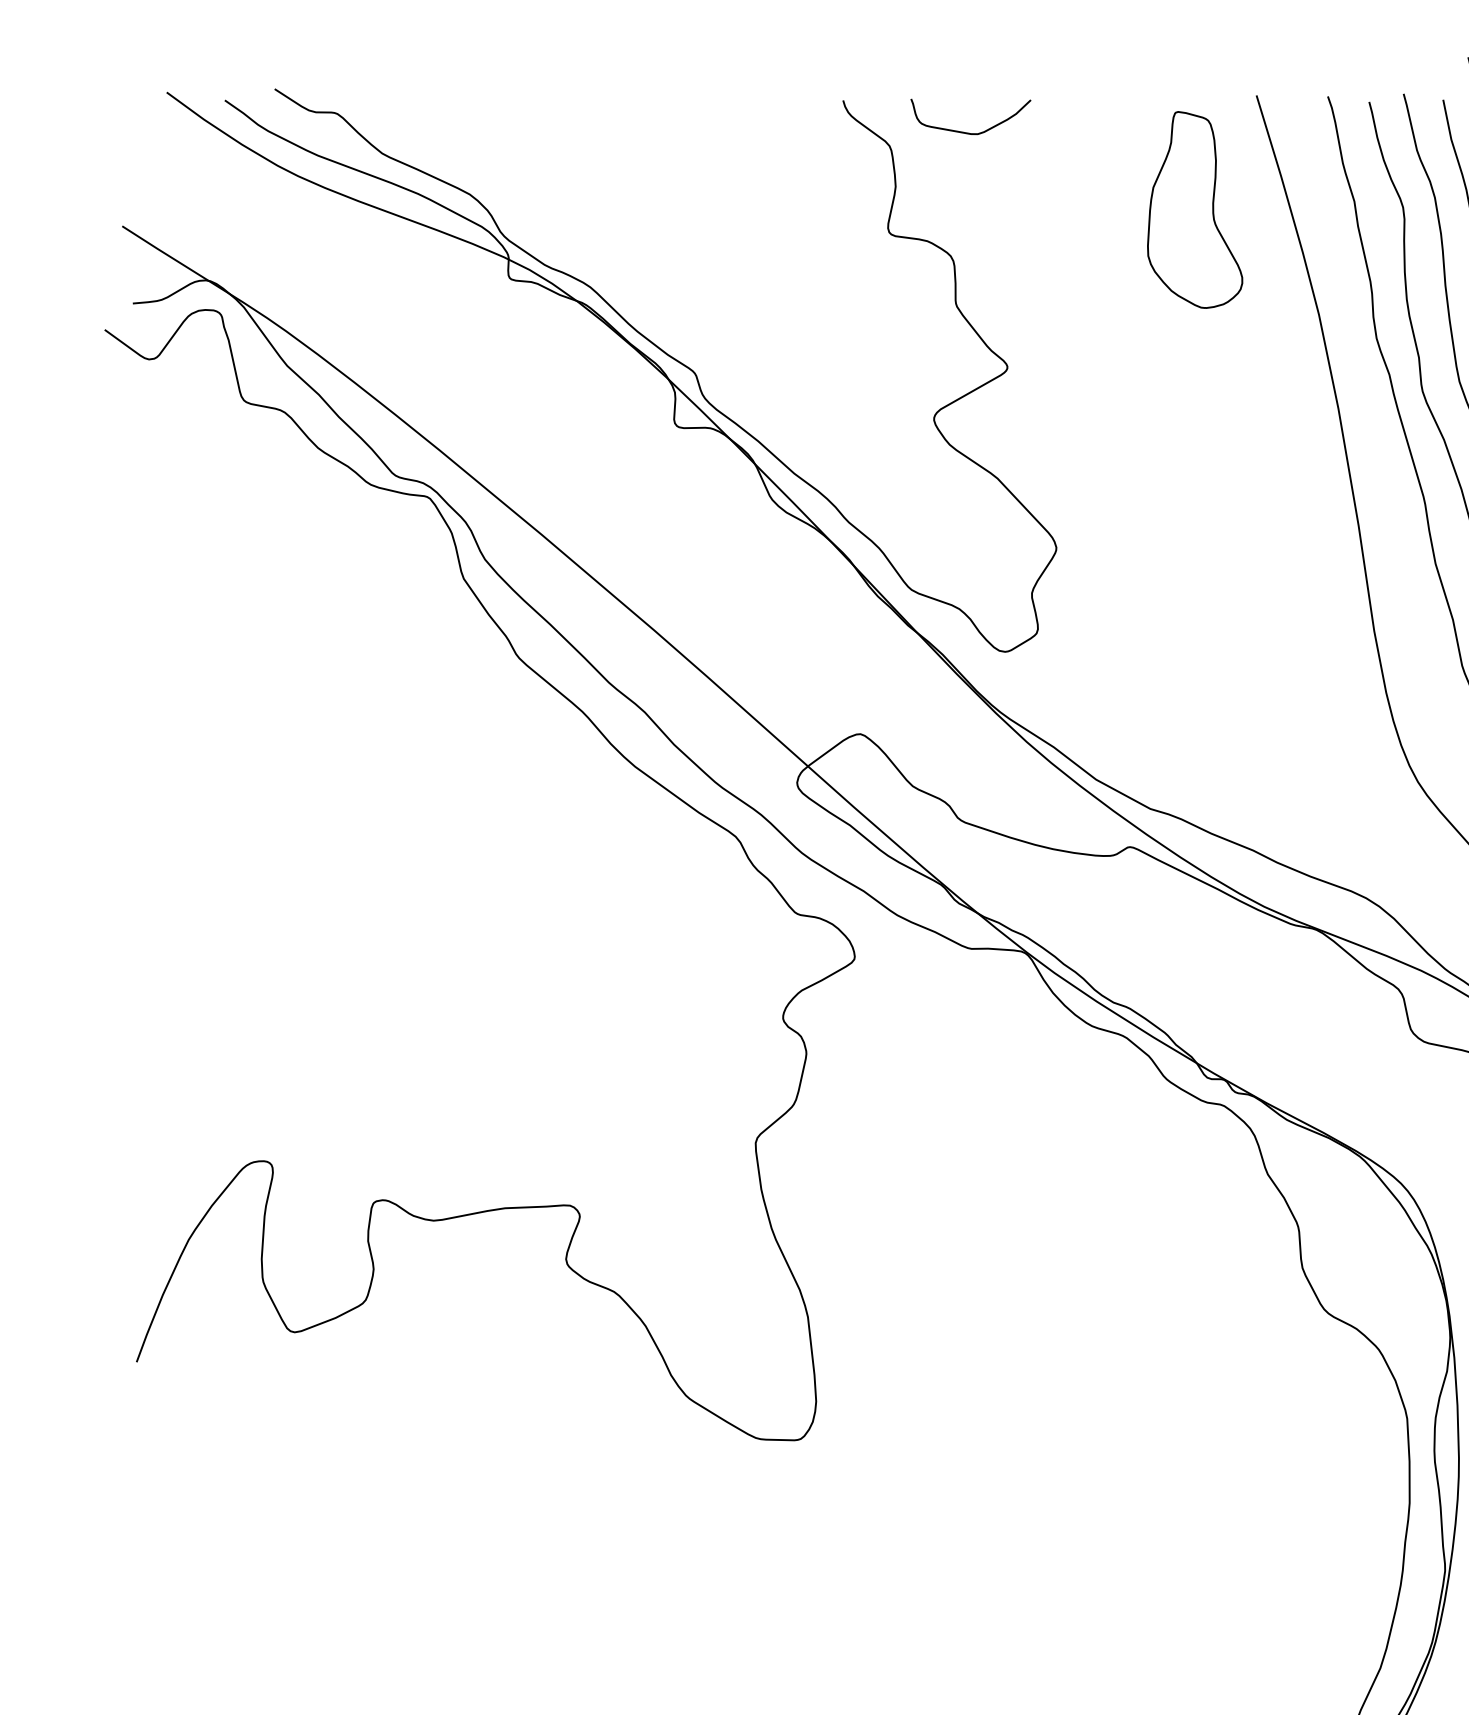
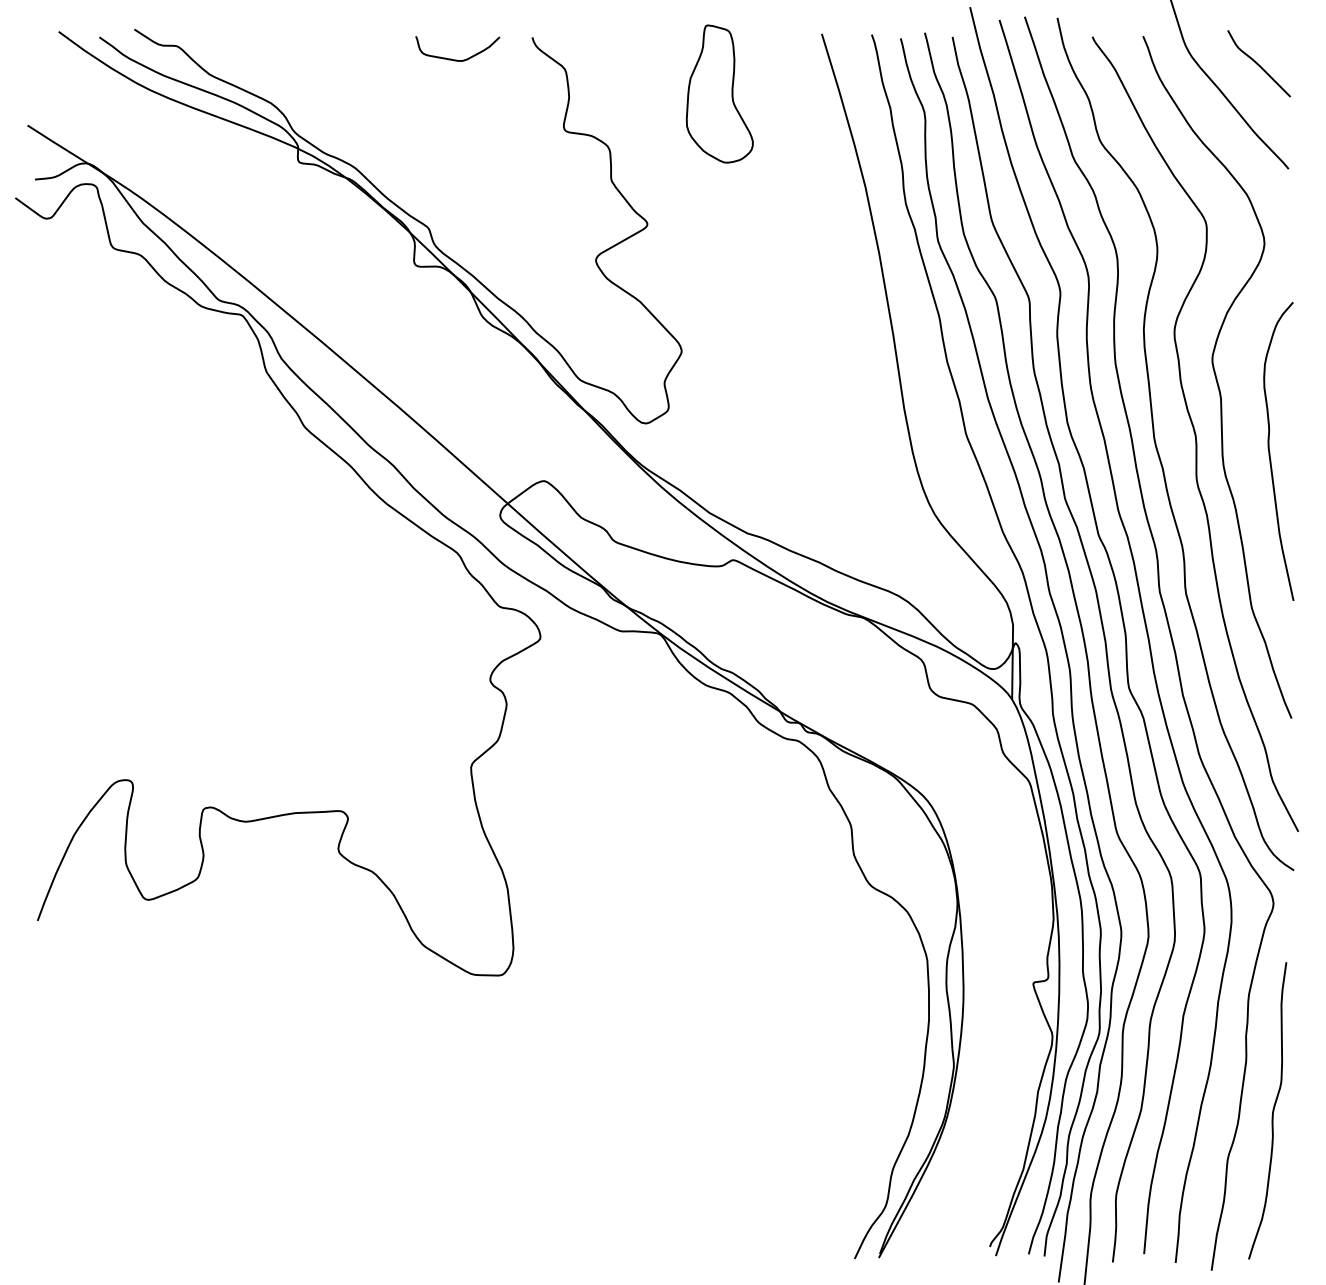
curve: (970, 132) -> (457, 59), moved
part: (1194, 209) -> (719, 93), moved

